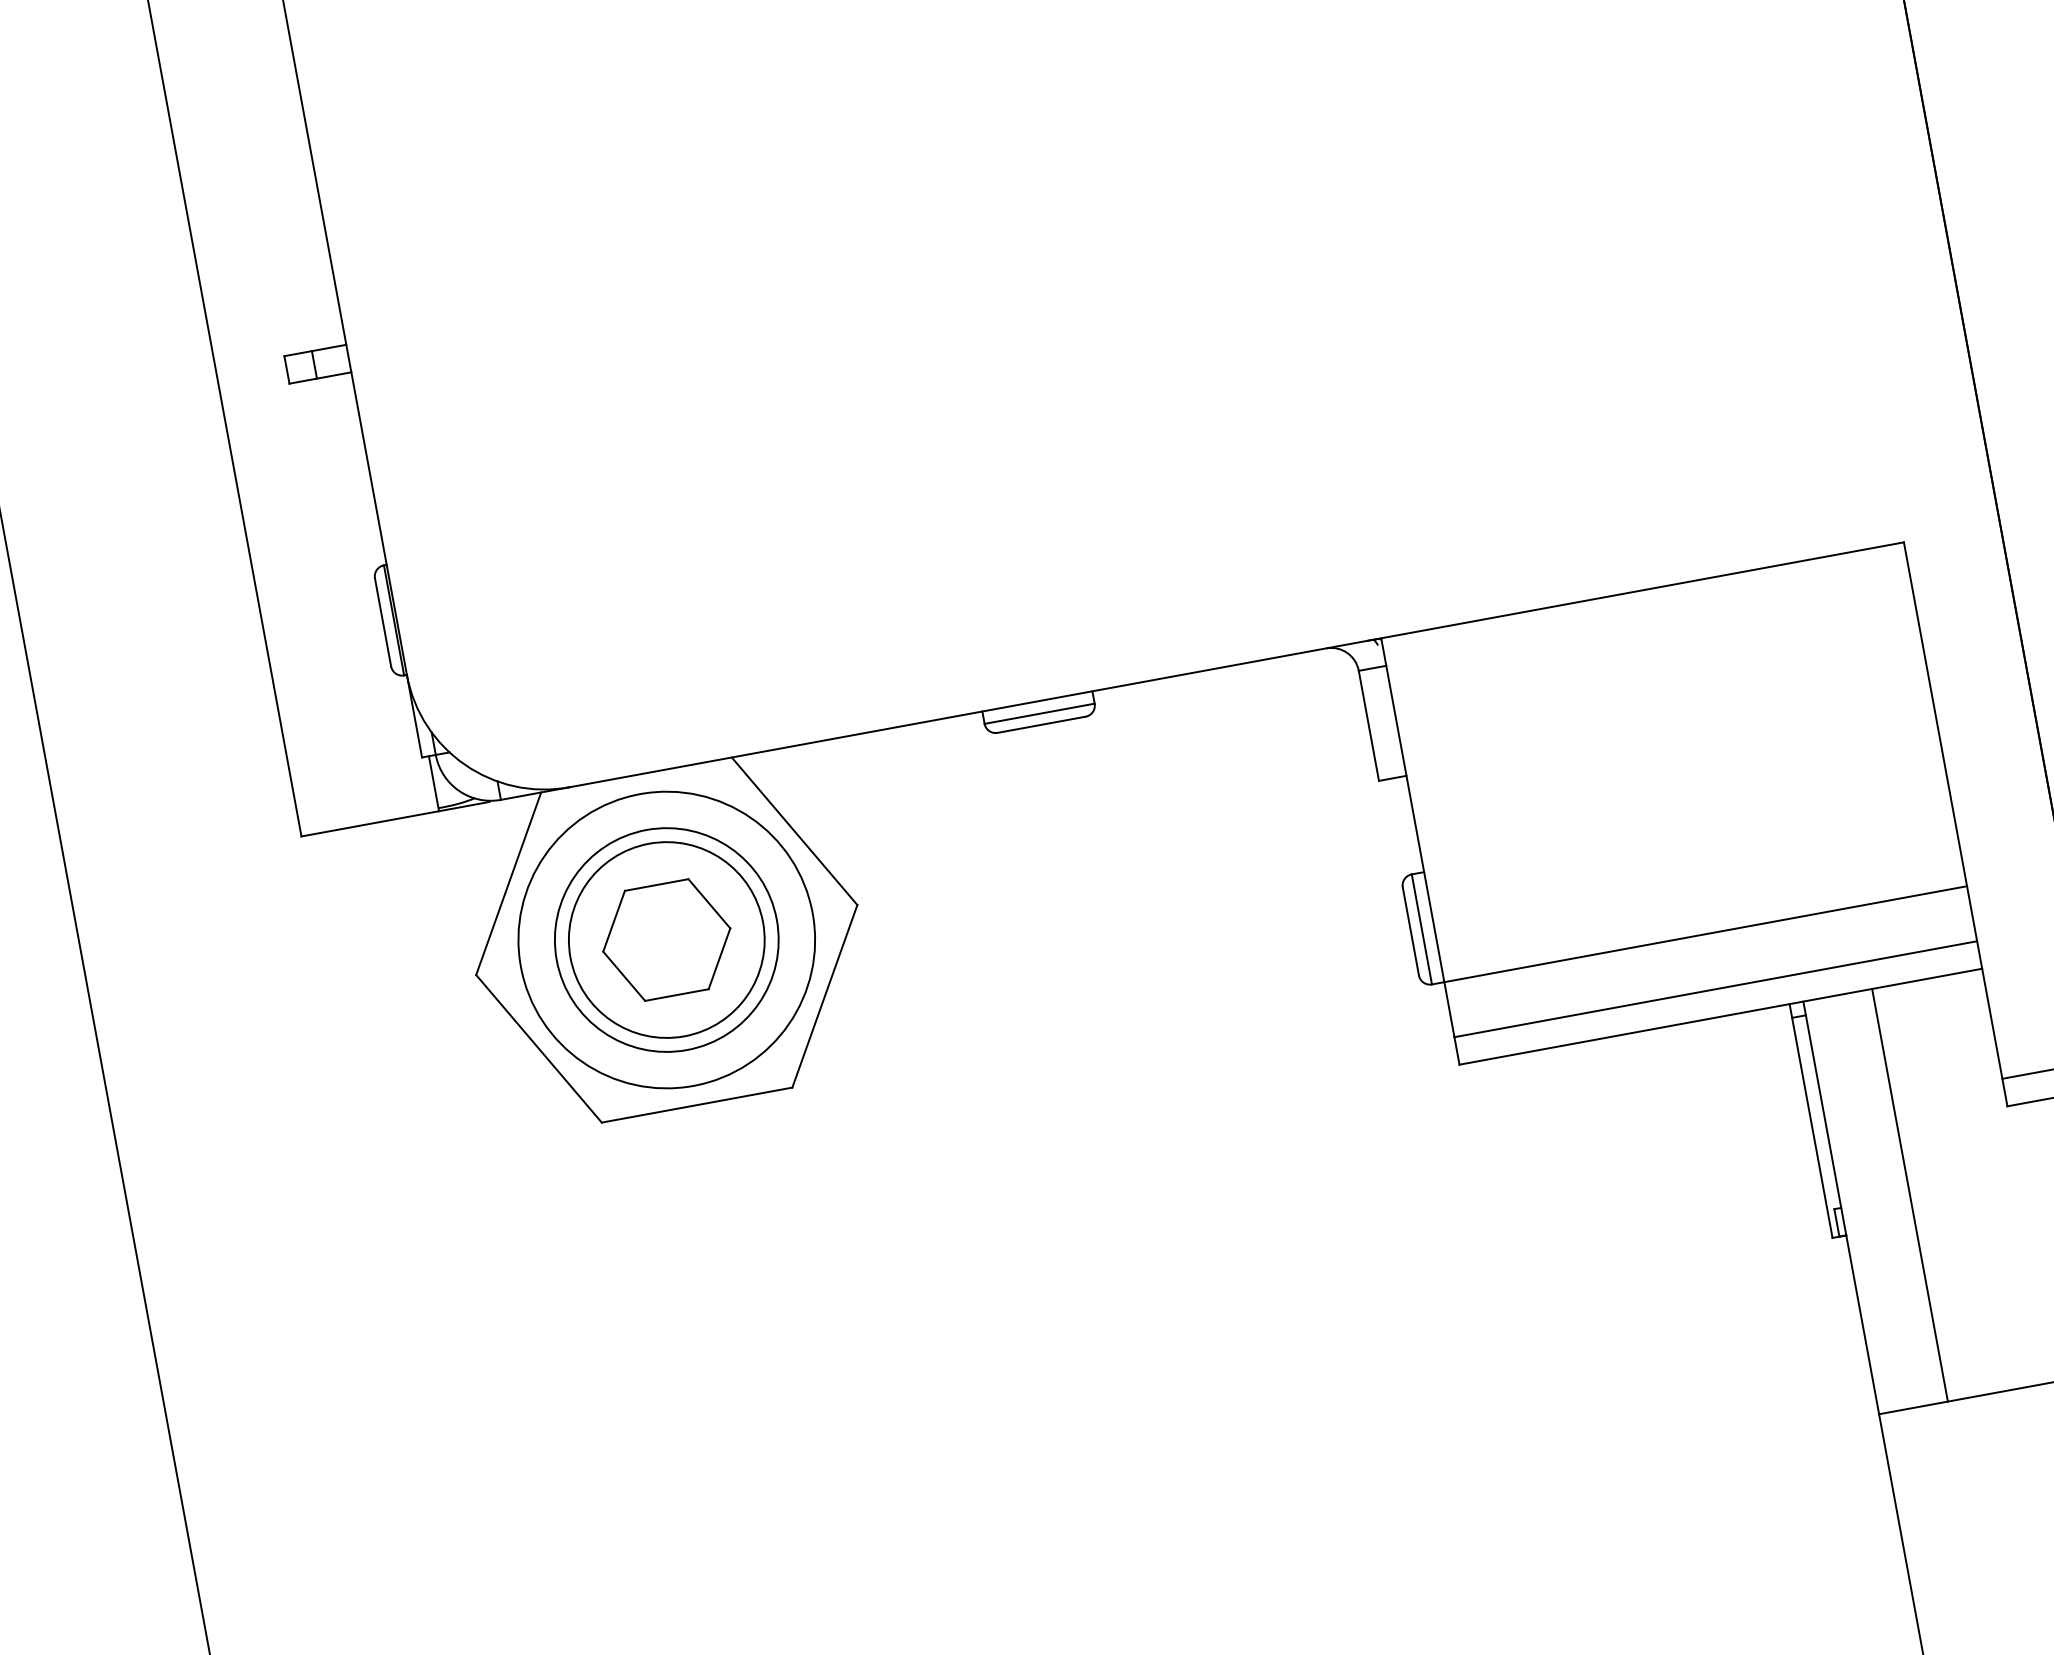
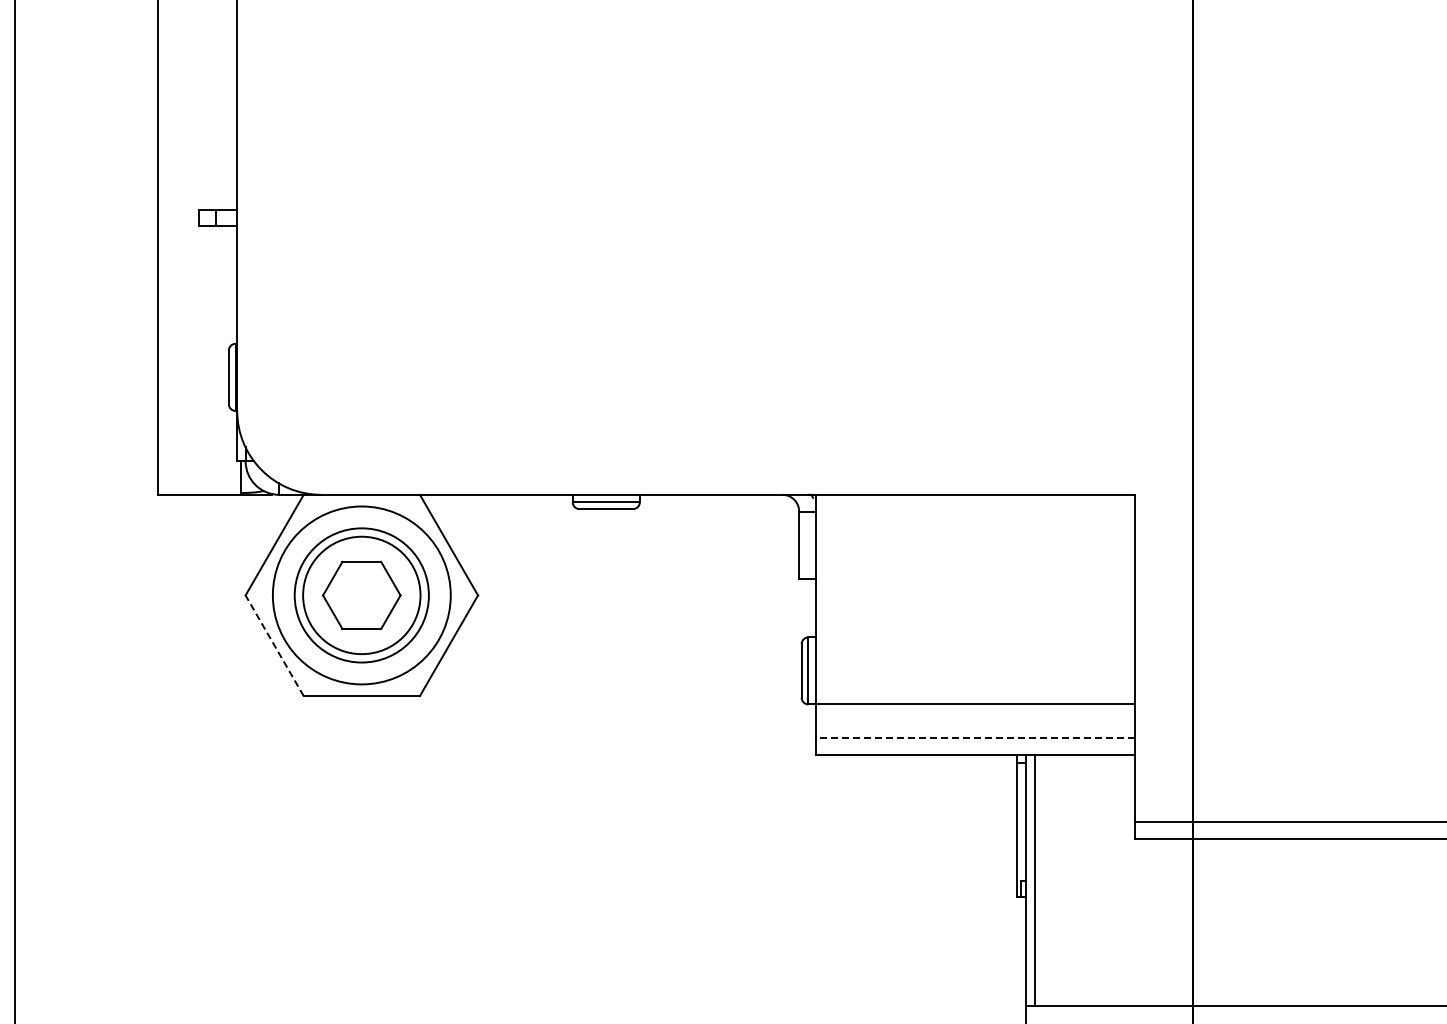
line: (1714, 990) -> (974, 738), solid -> dashed
line: (538, 1048) -> (274, 645), solid -> dashed
line: (1909, 1195) -> (1034, 880), moved

